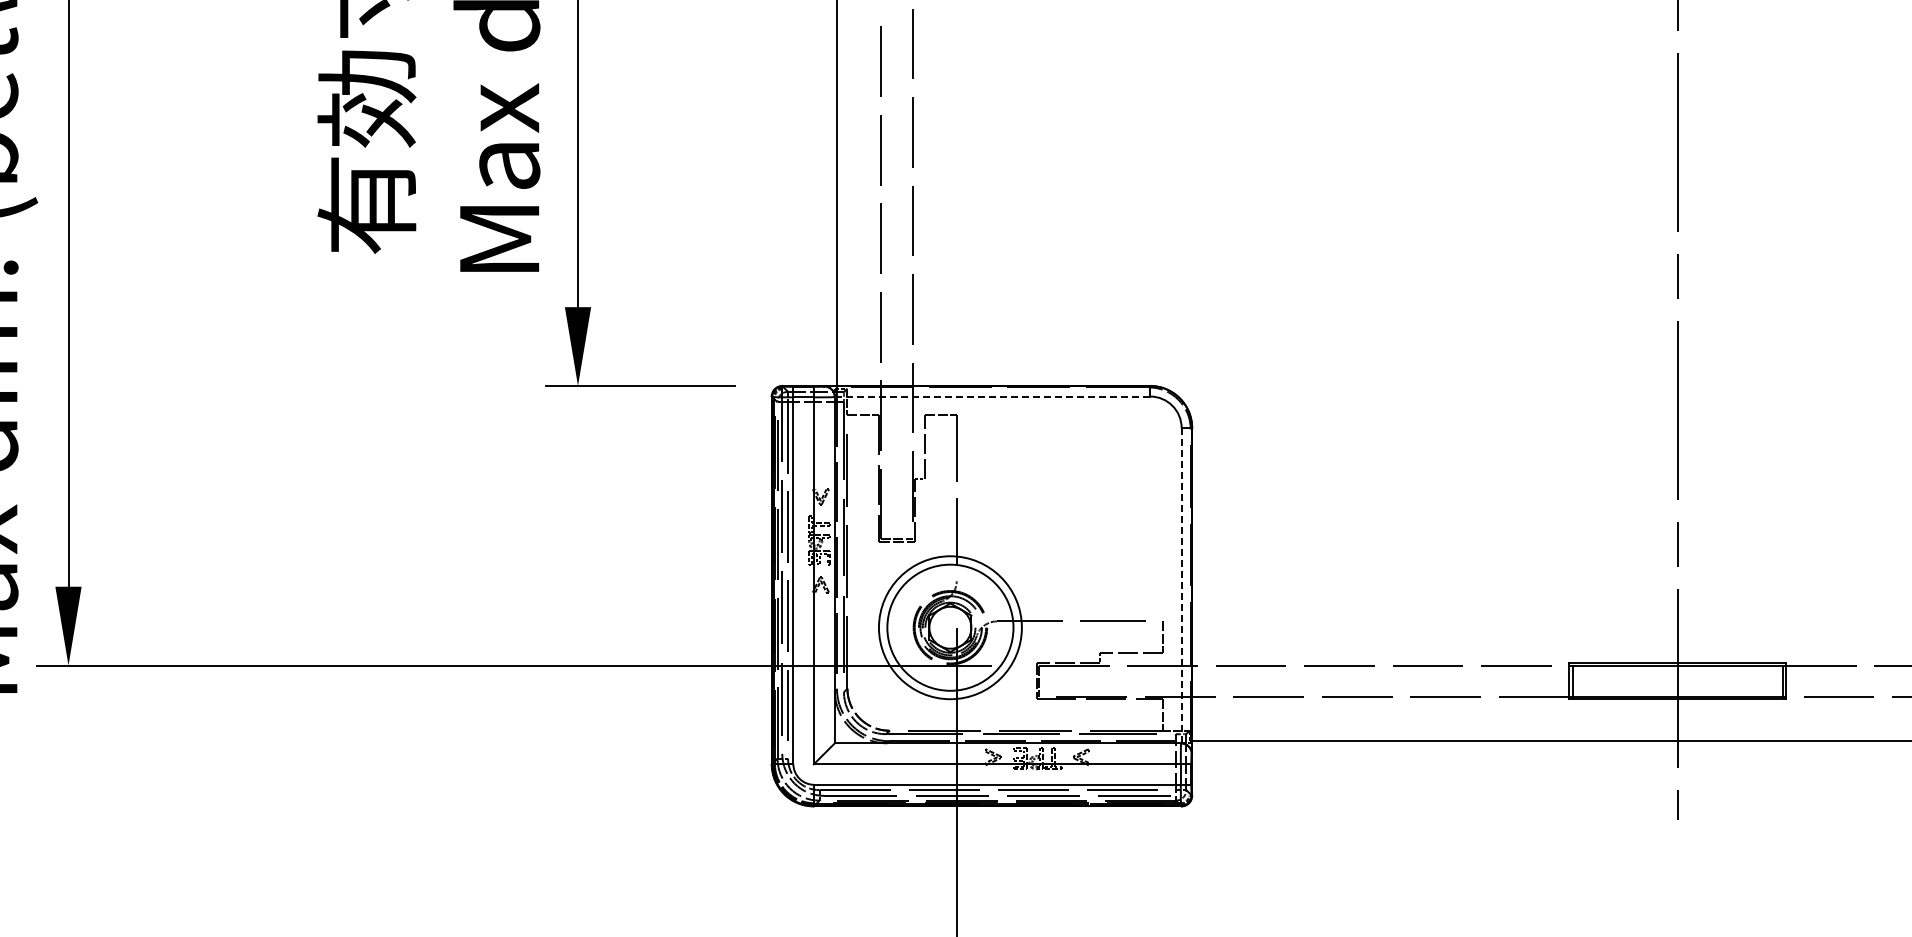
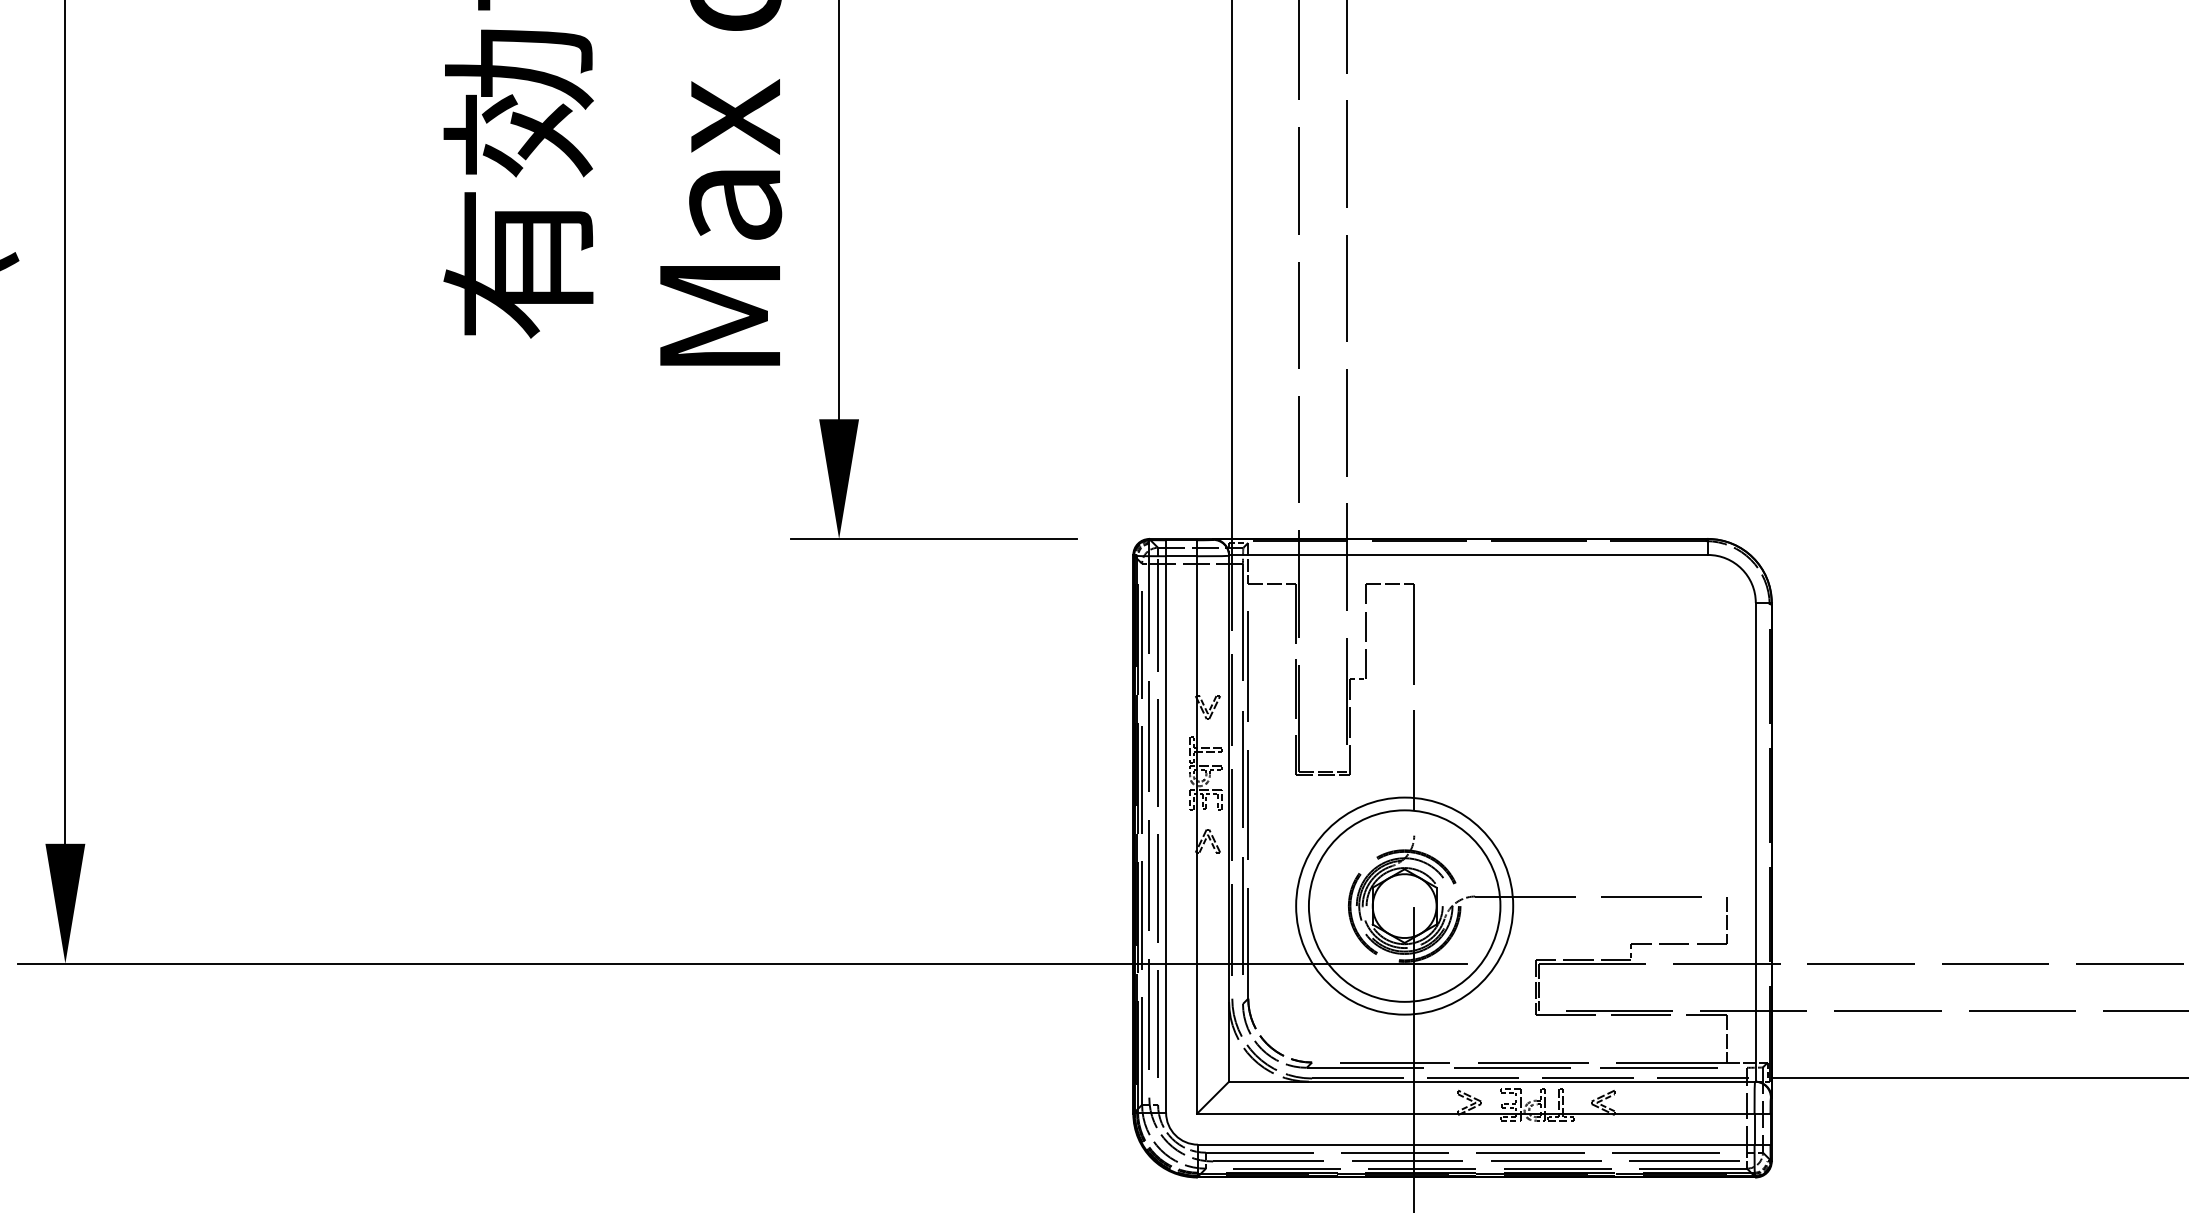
line: (992, 396) -> (1468, 554), dashed -> solid
line: (1181, 585) -> (1755, 841), dashed -> solid

